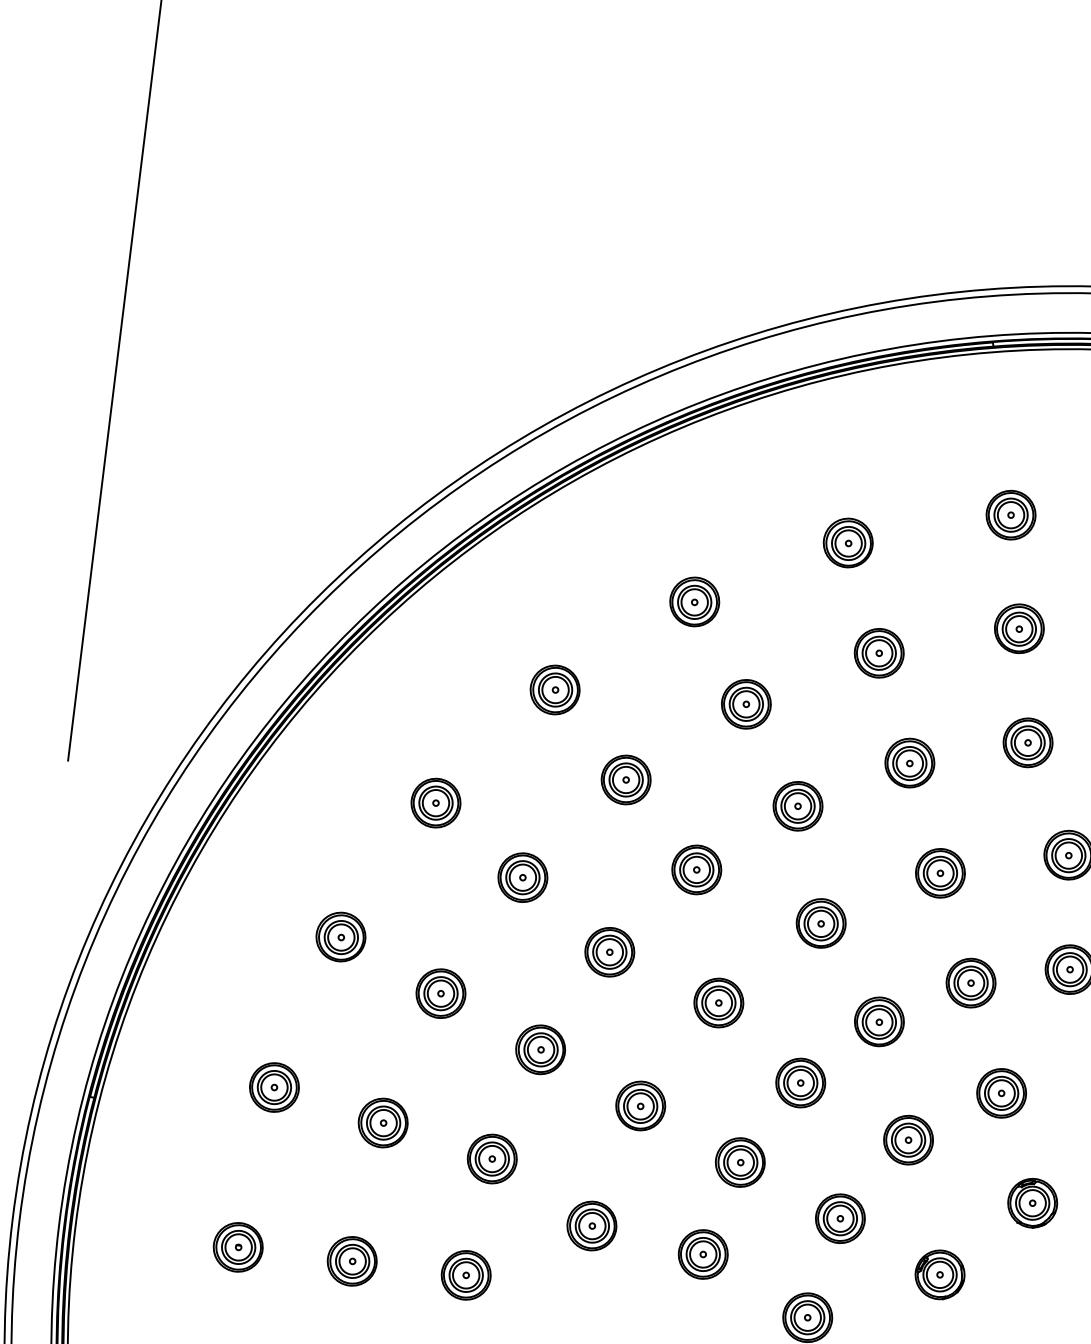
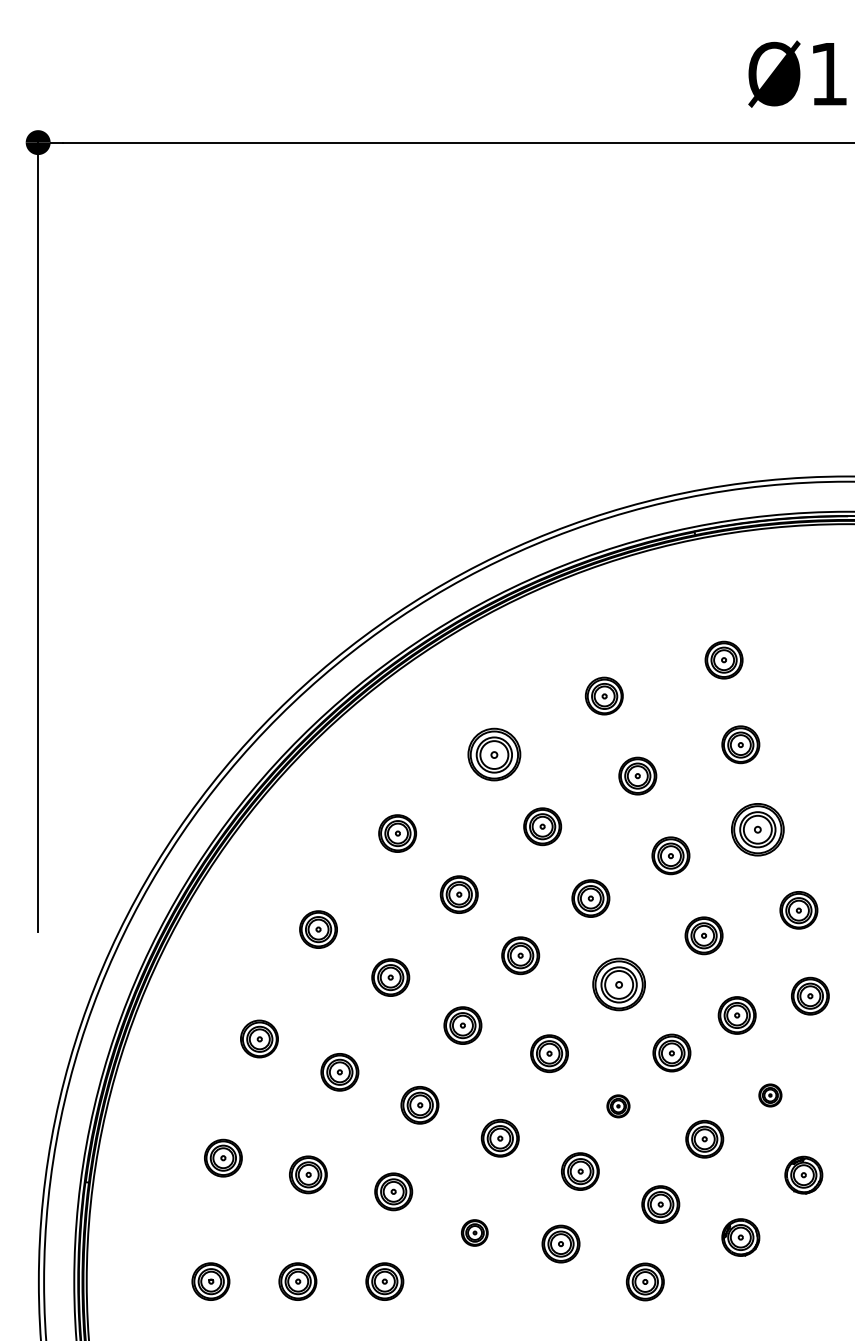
part: (694, 601) -> (494, 754), size x1.4
part: (1027, 742) -> (757, 829), size x1.4
part: (820, 923) -> (618, 984), size x1.4
part: (800, 1083) -> (618, 1106), size x0.6
part: (1001, 1093) -> (770, 1095), size x0.6
part: (591, 1225) -> (474, 1232), size x0.7

